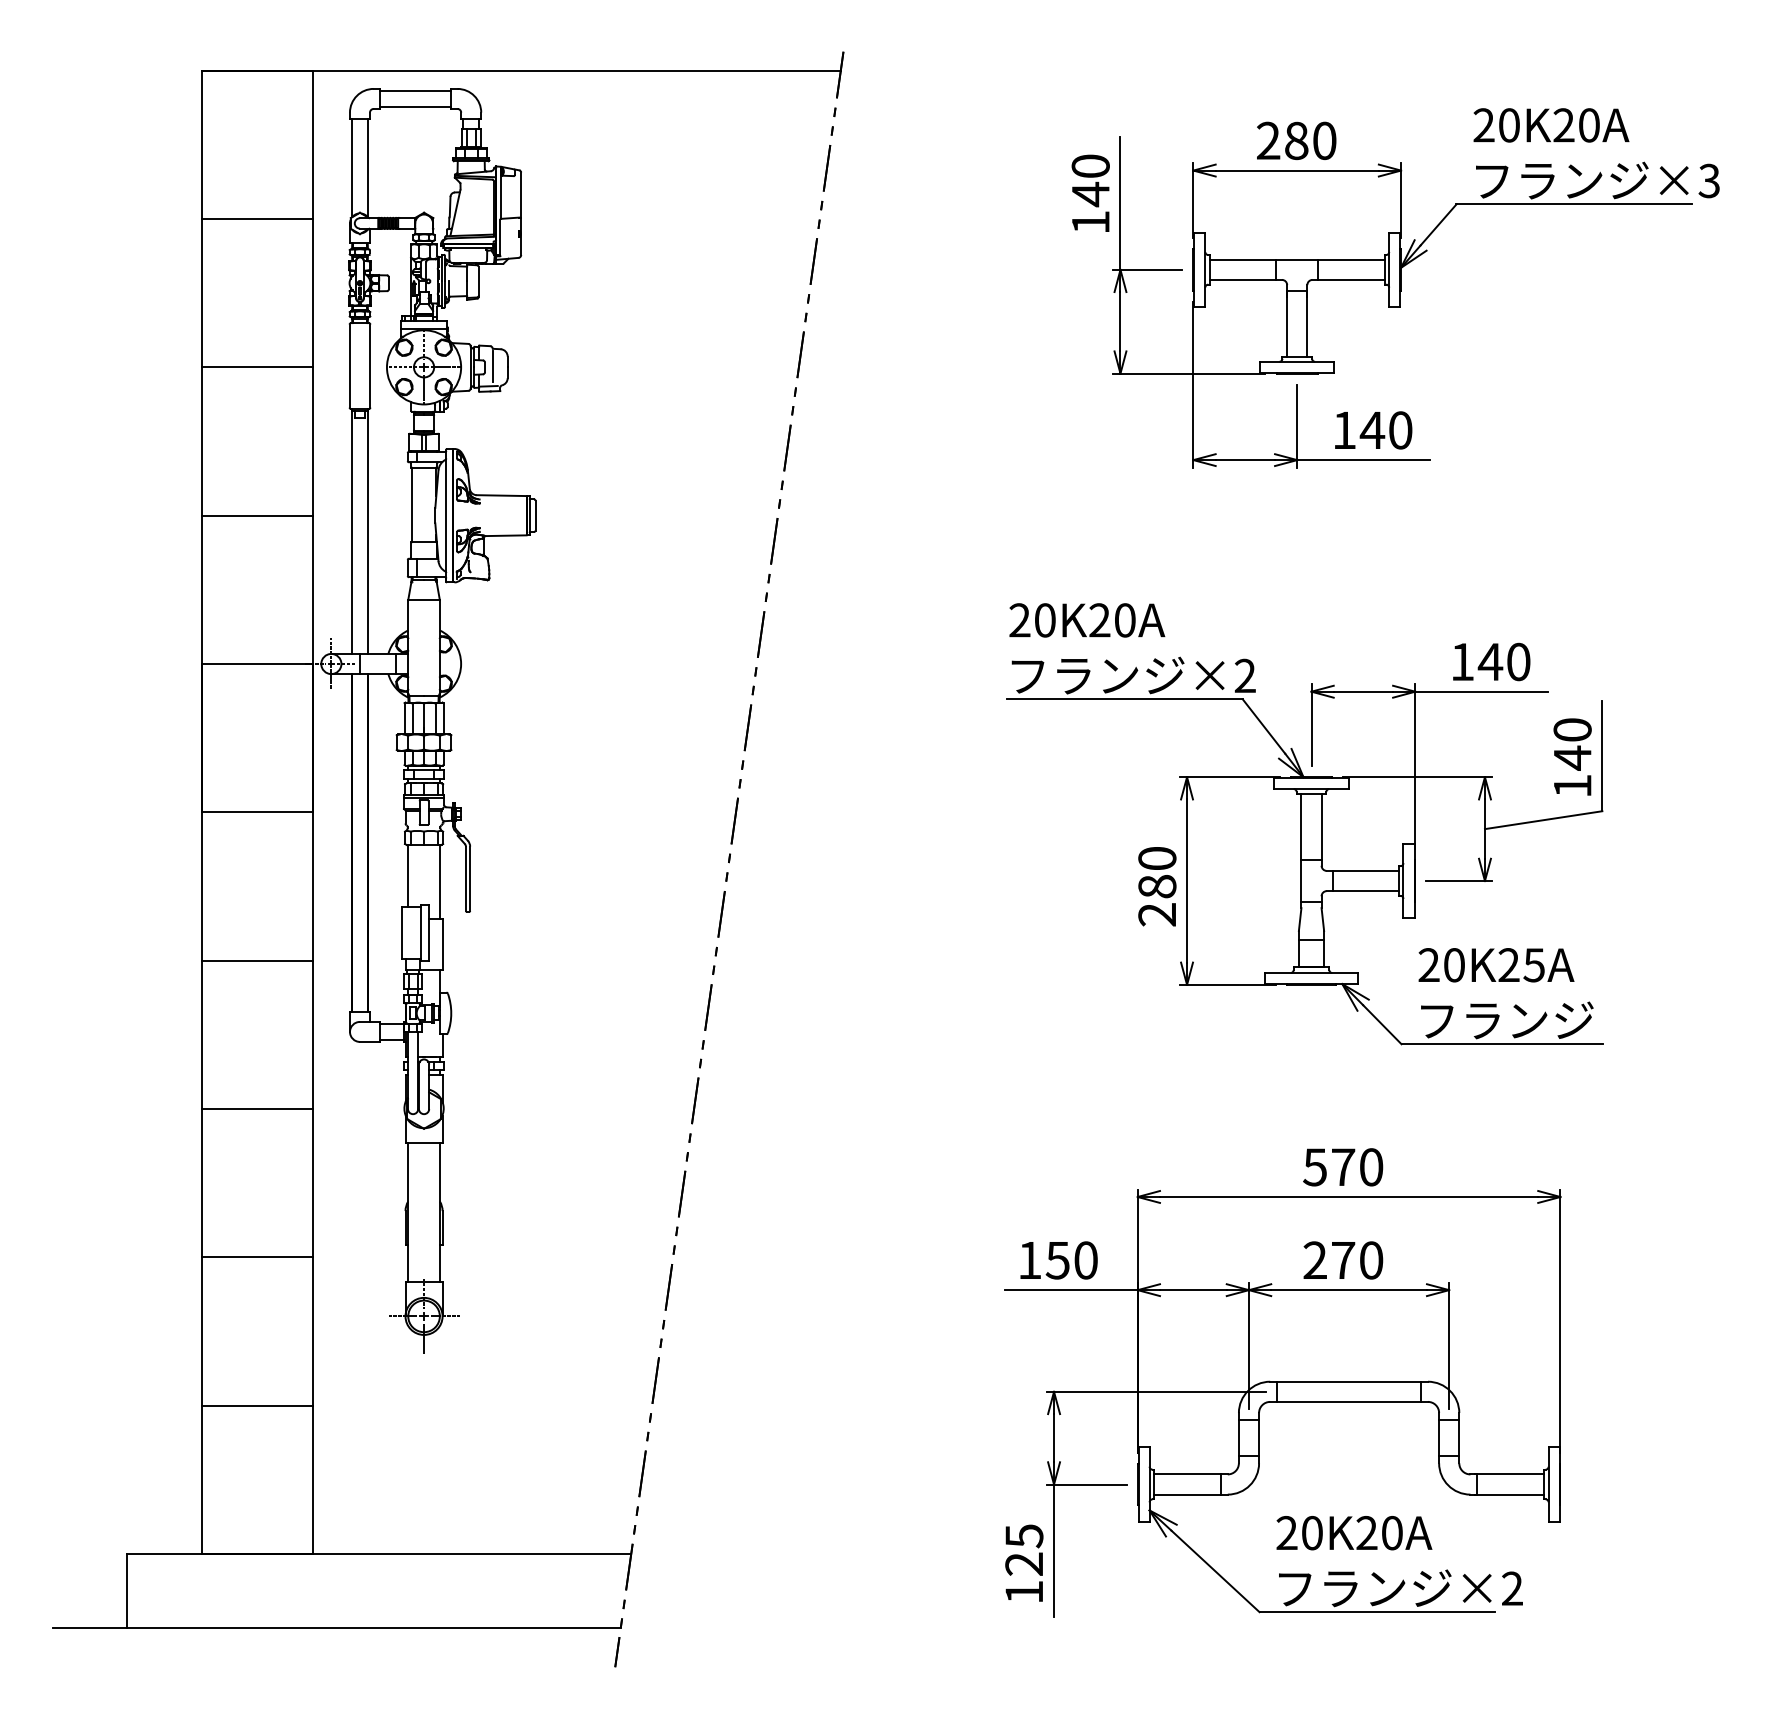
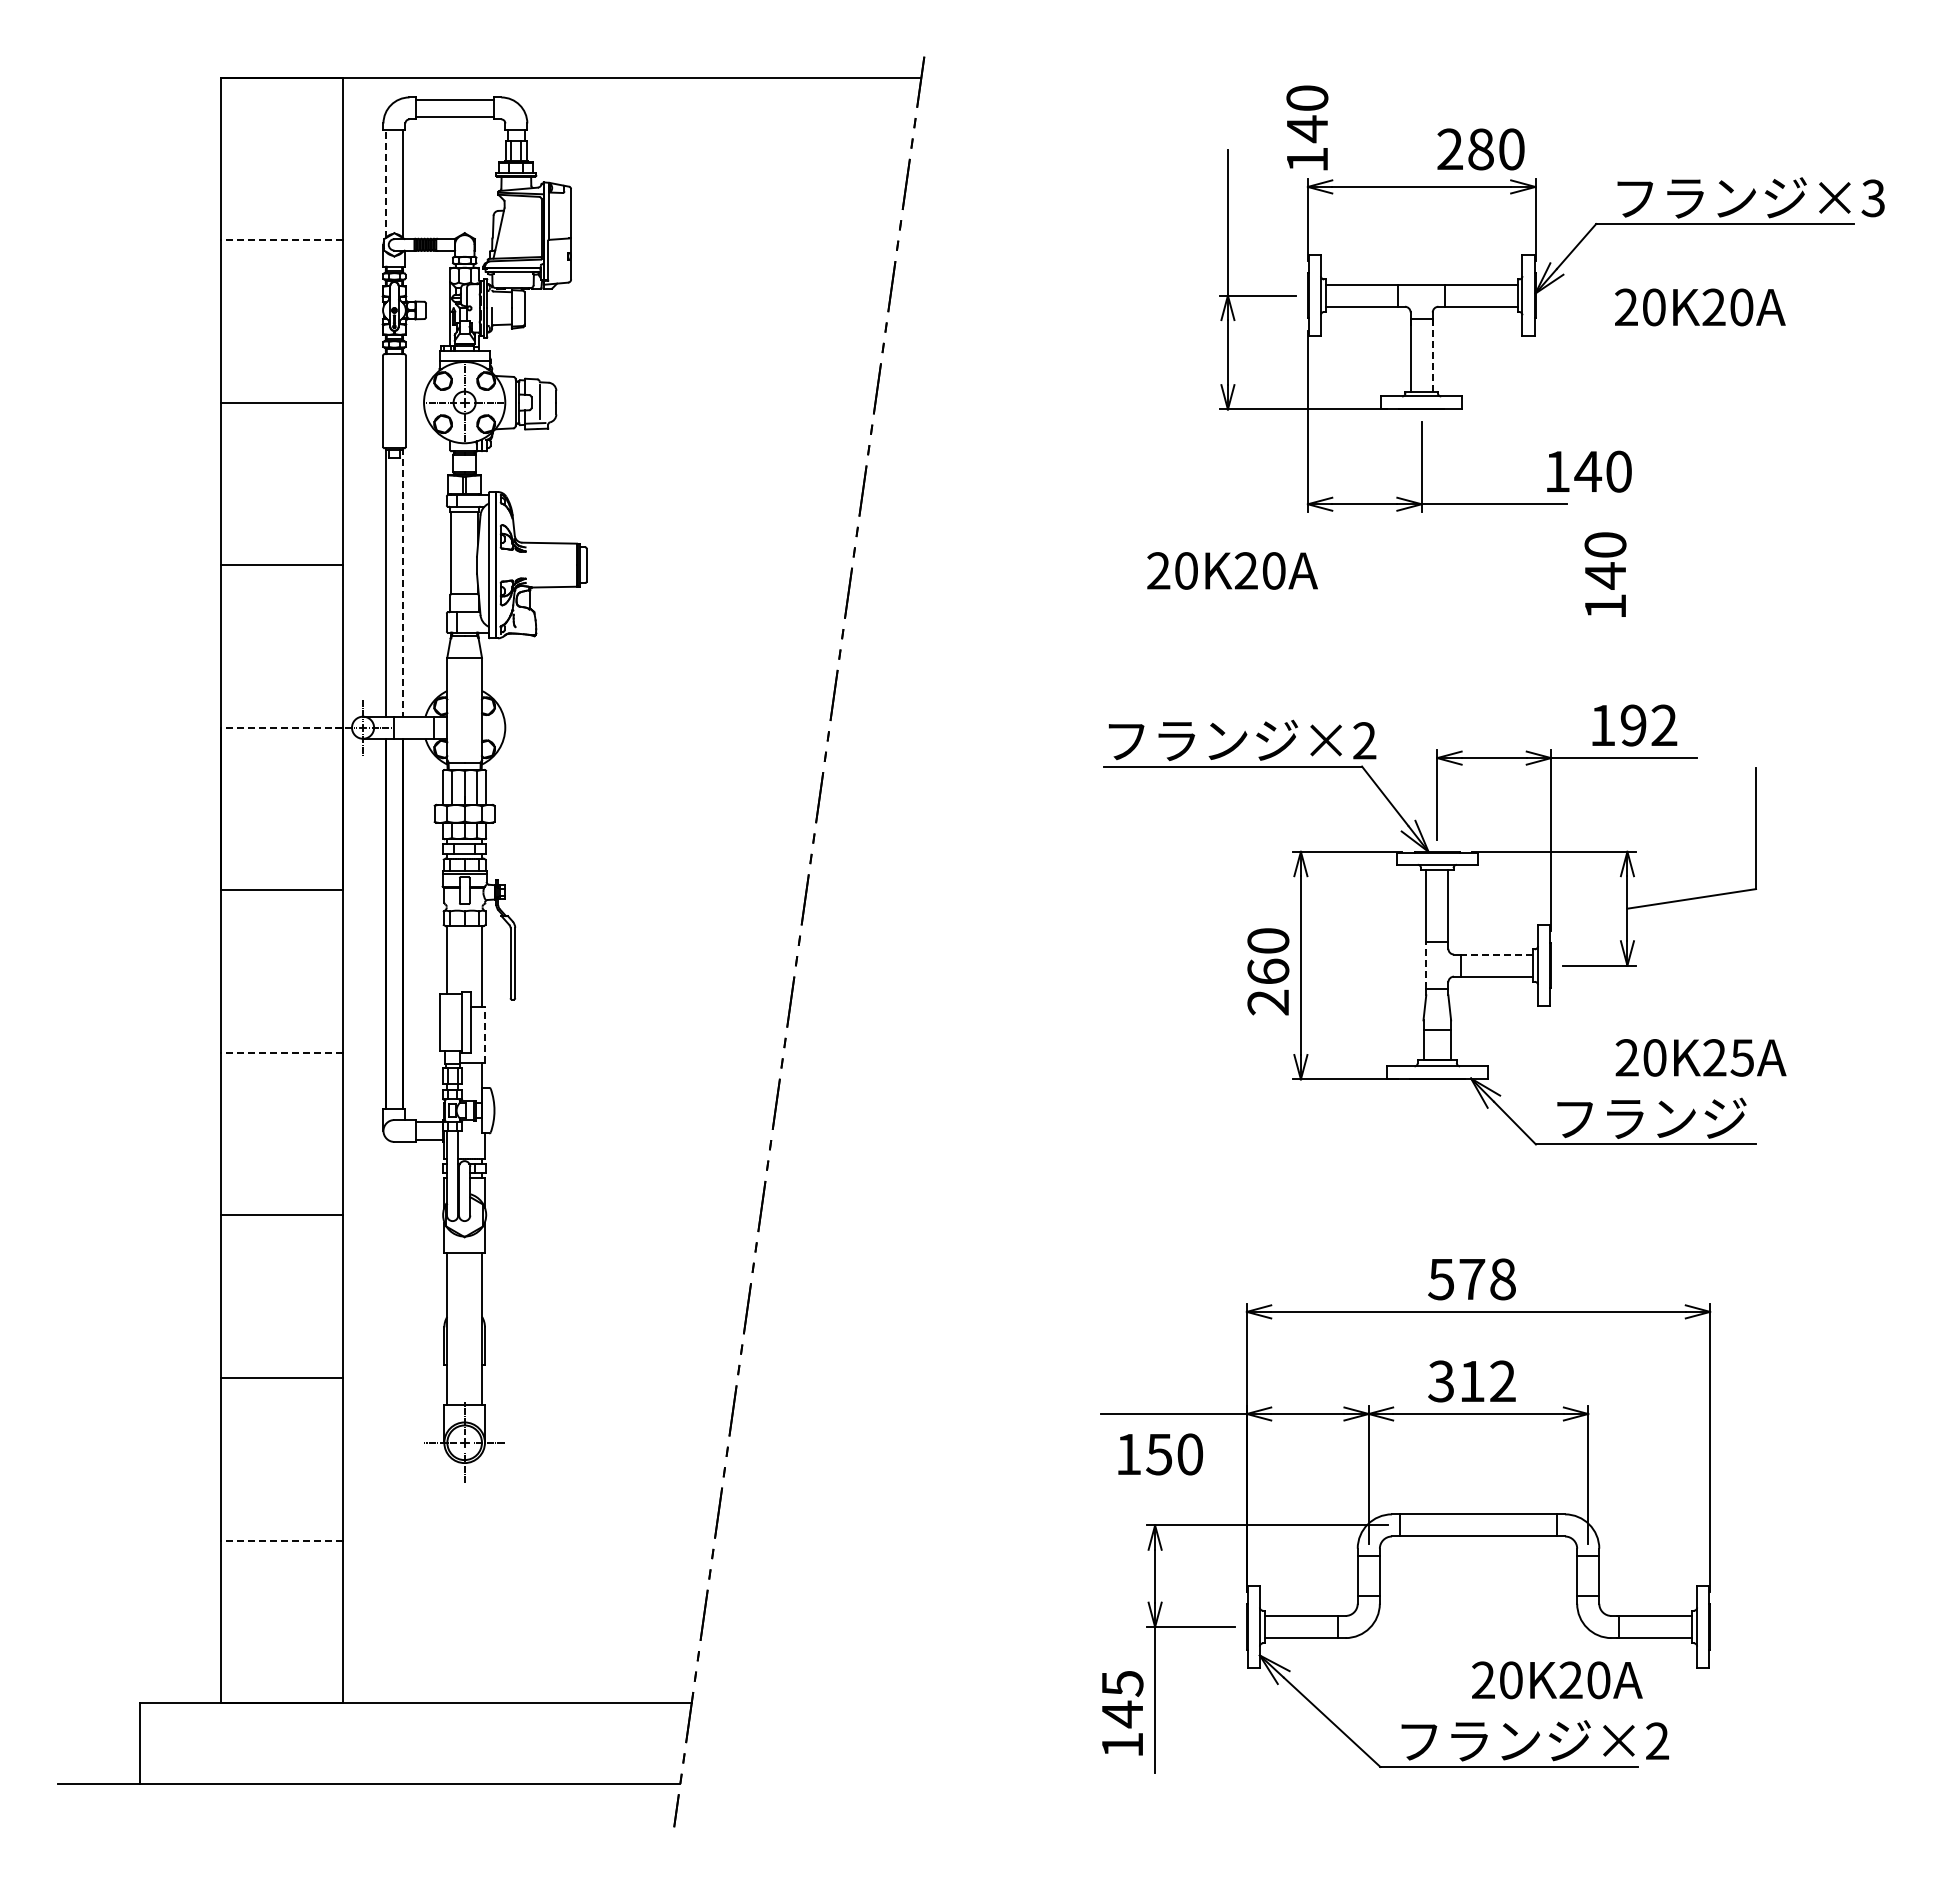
text: (1551, 125) -> (1700, 307), moved
text: (1296, 140) -> (1480, 149), moved
line: (351, 168) -> (385, 184), solid -> dashed
text: (1090, 192) -> (1307, 127), moved
line: (256, 219) -> (281, 240), solid -> dashed
line: (1307, 324) -> (1432, 355), solid -> dashed
text: (1373, 430) -> (1589, 471), moved
line: (368, 532) -> (403, 583), solid -> dashed
text: (1087, 619) -> (1232, 570), moved
text: (1504, 661) -> (1648, 725), 140 -> 192
line: (256, 663) -> (281, 727), solid -> dashed
text: (1572, 756) -> (1605, 574), moved
line: (1365, 870) -> (1496, 954), solid -> dashed
line: (1301, 880) -> (1426, 965), solid -> dashed
text: (1157, 886) -> (1268, 971), 280 -> 260
line: (442, 944) -> (484, 1035), solid -> dashed
line: (256, 960) -> (281, 1052), solid -> dashed
text: (1495, 964) -> (1700, 1057), moved
text: (1370, 1167) -> (1502, 1279), 570 -> 578
text: (1058, 1260) -> (1160, 1454), moved
text: (1342, 1260) -> (1471, 1381), 270 -> 312
line: (256, 1405) -> (281, 1540), solid -> dashed
text: (1354, 1533) -> (1557, 1680), moved
text: (1023, 1564) -> (1121, 1714), 125 -> 145

